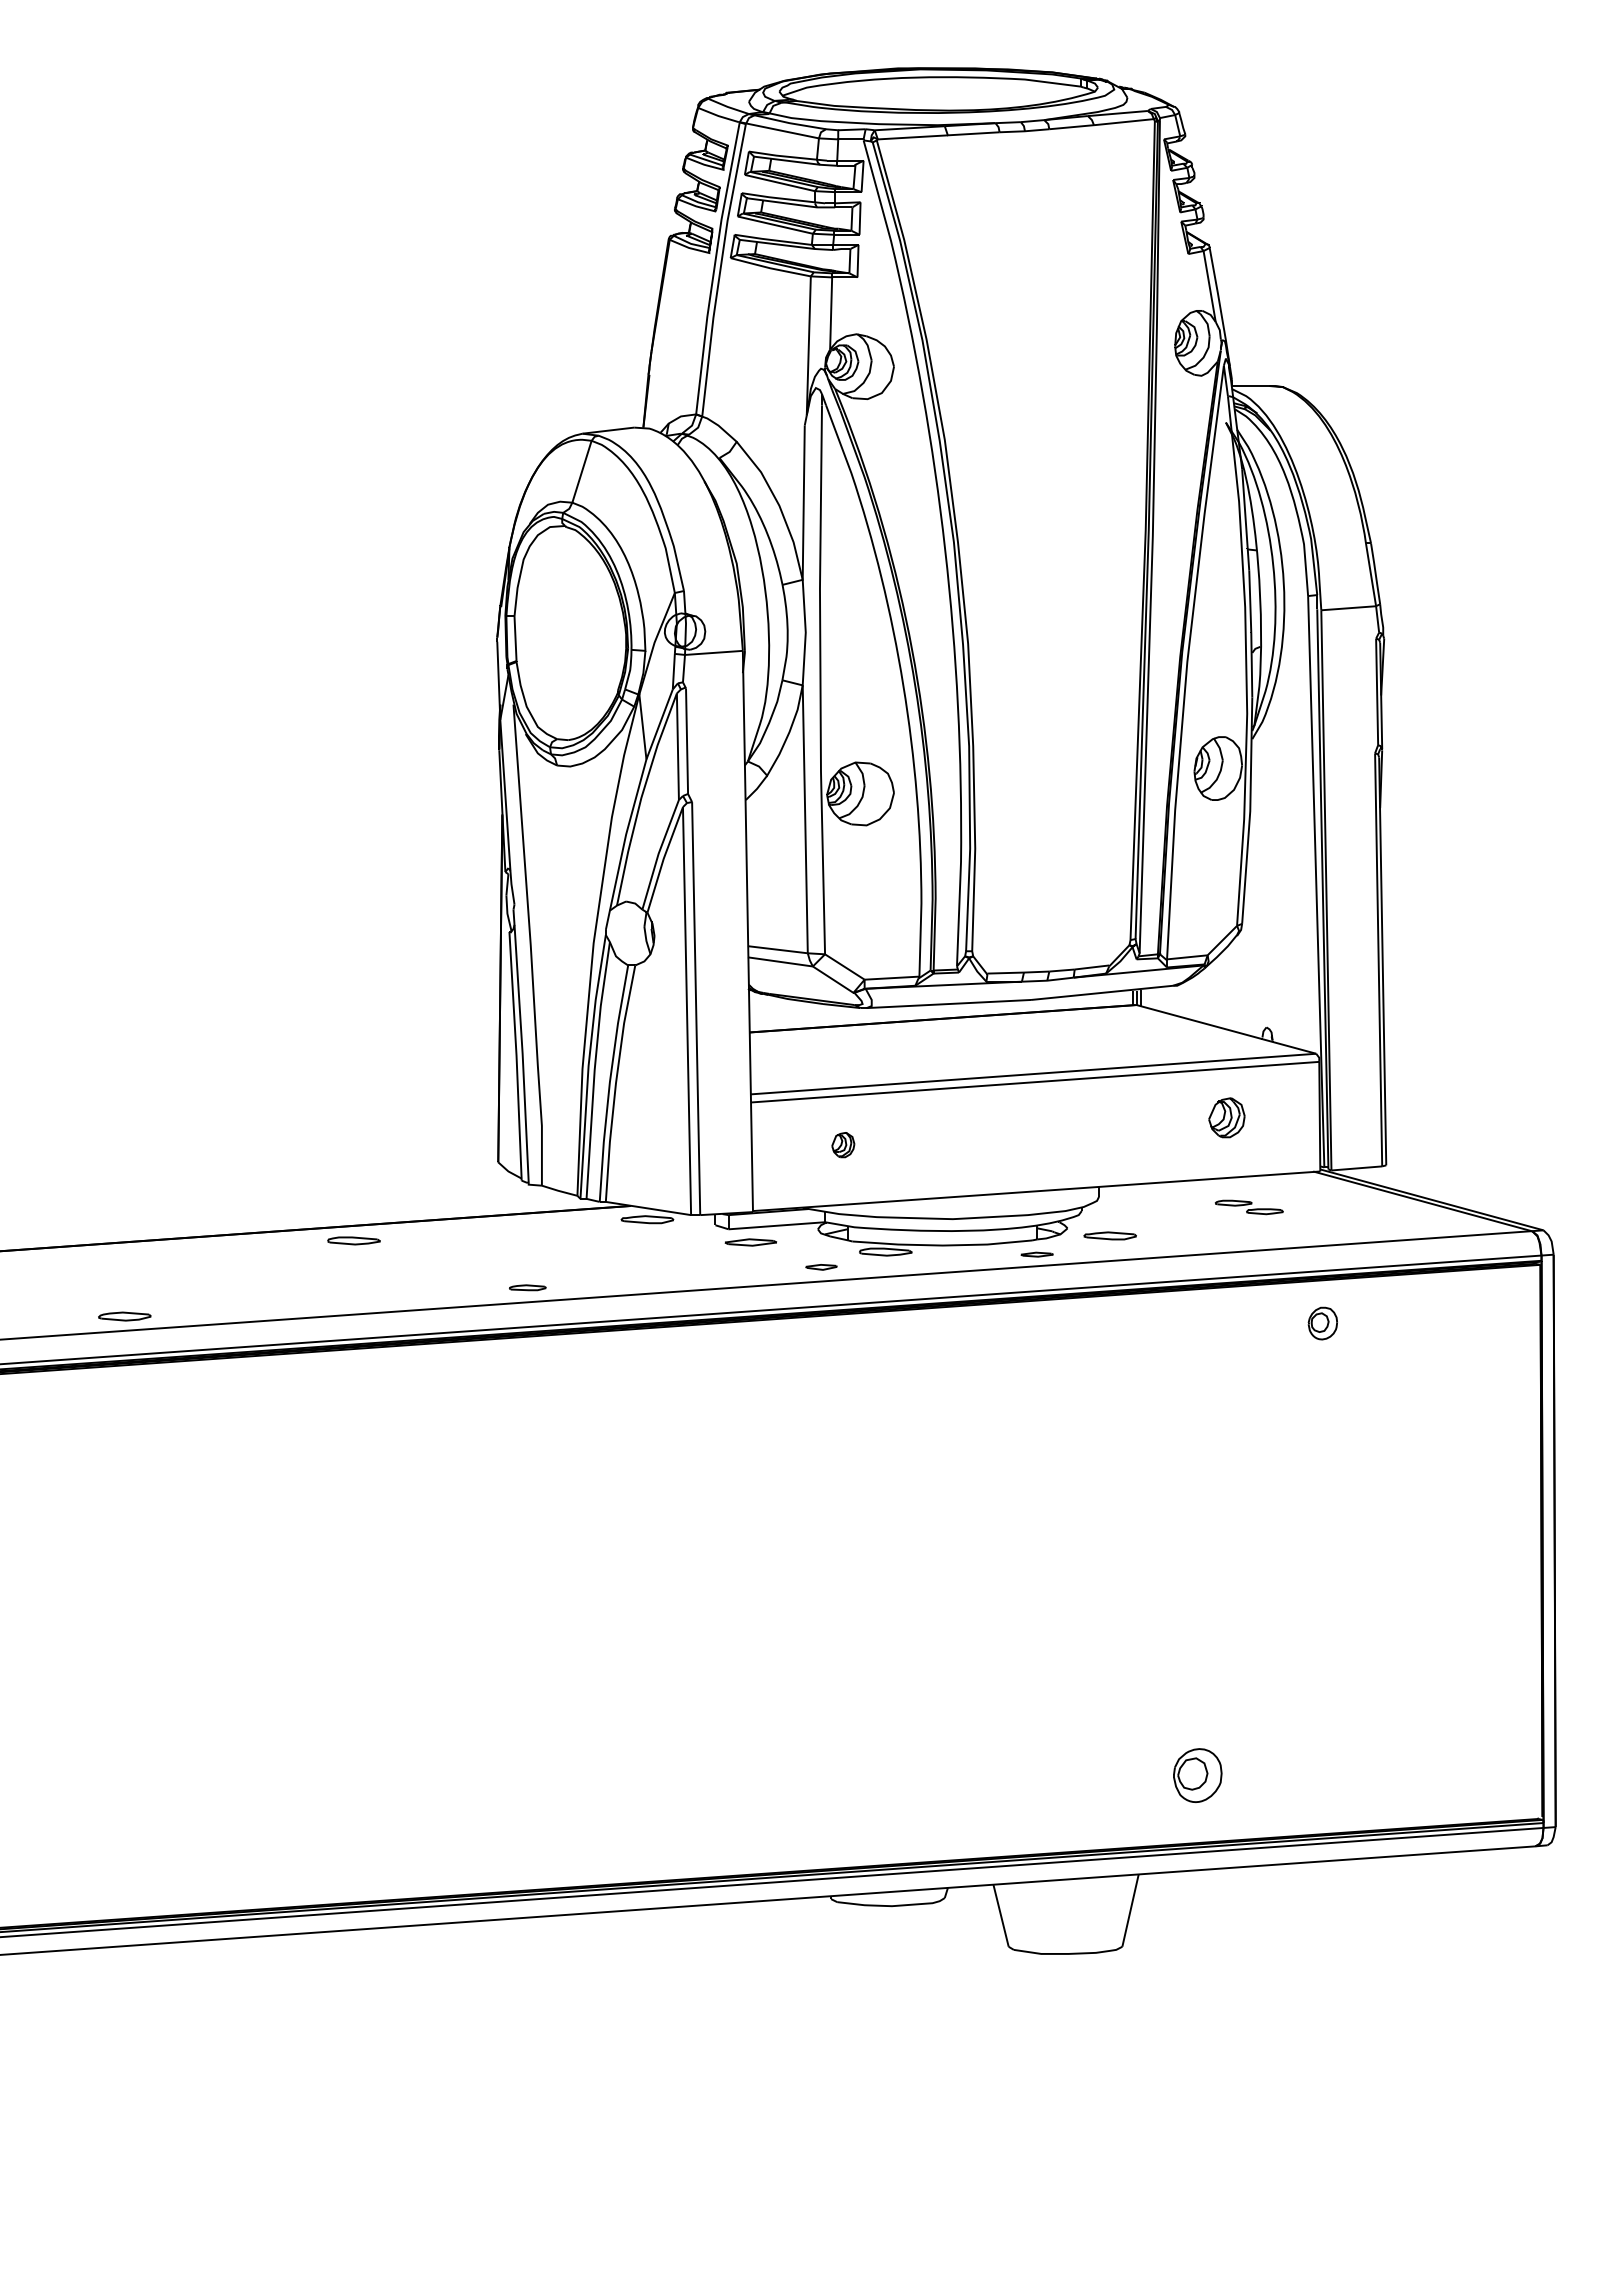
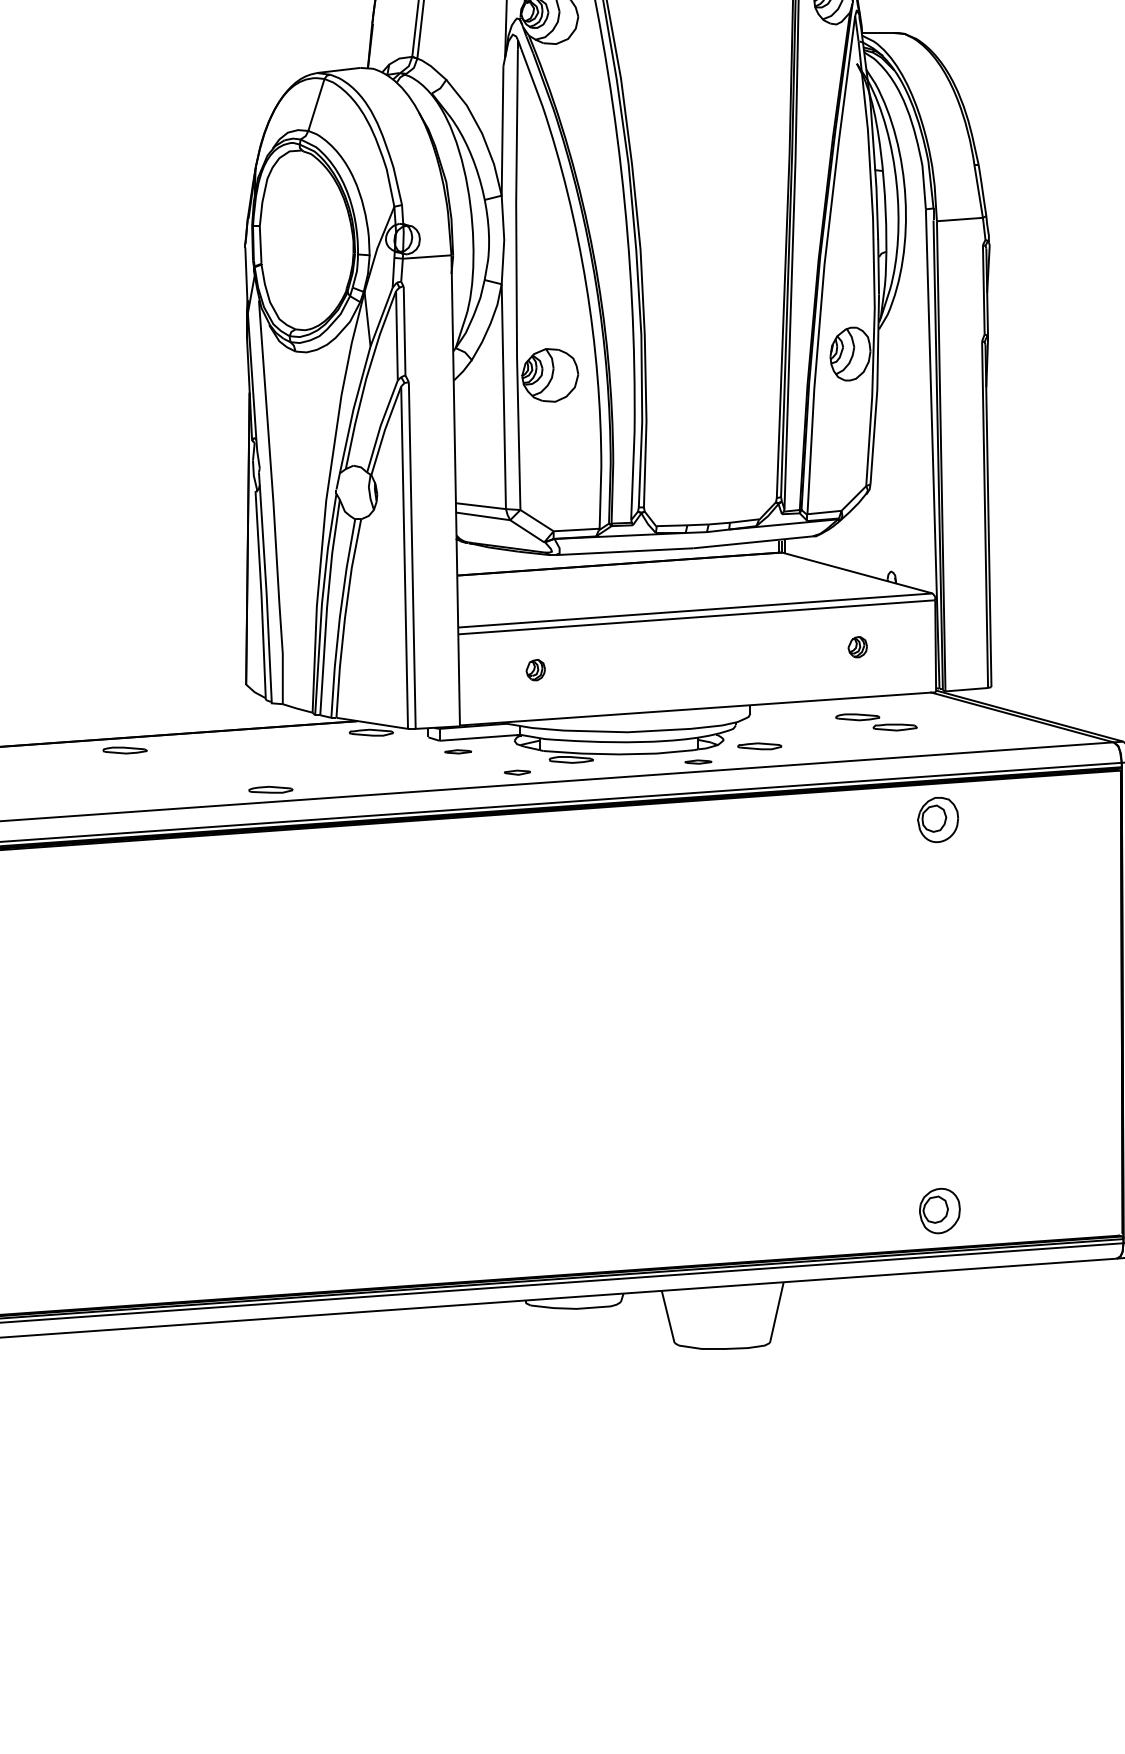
part: (1226, 1117) -> (857, 646), size x0.62
part: (1249, 1207) -> (876, 722), size x1.43
part: (750, 1242) -> (457, 751), size x0.62
part: (527, 1287) -> (270, 789), size x1.43
part: (1322, 1323) -> (937, 819), size x1.67
part: (1197, 1775) -> (939, 1210), moved

